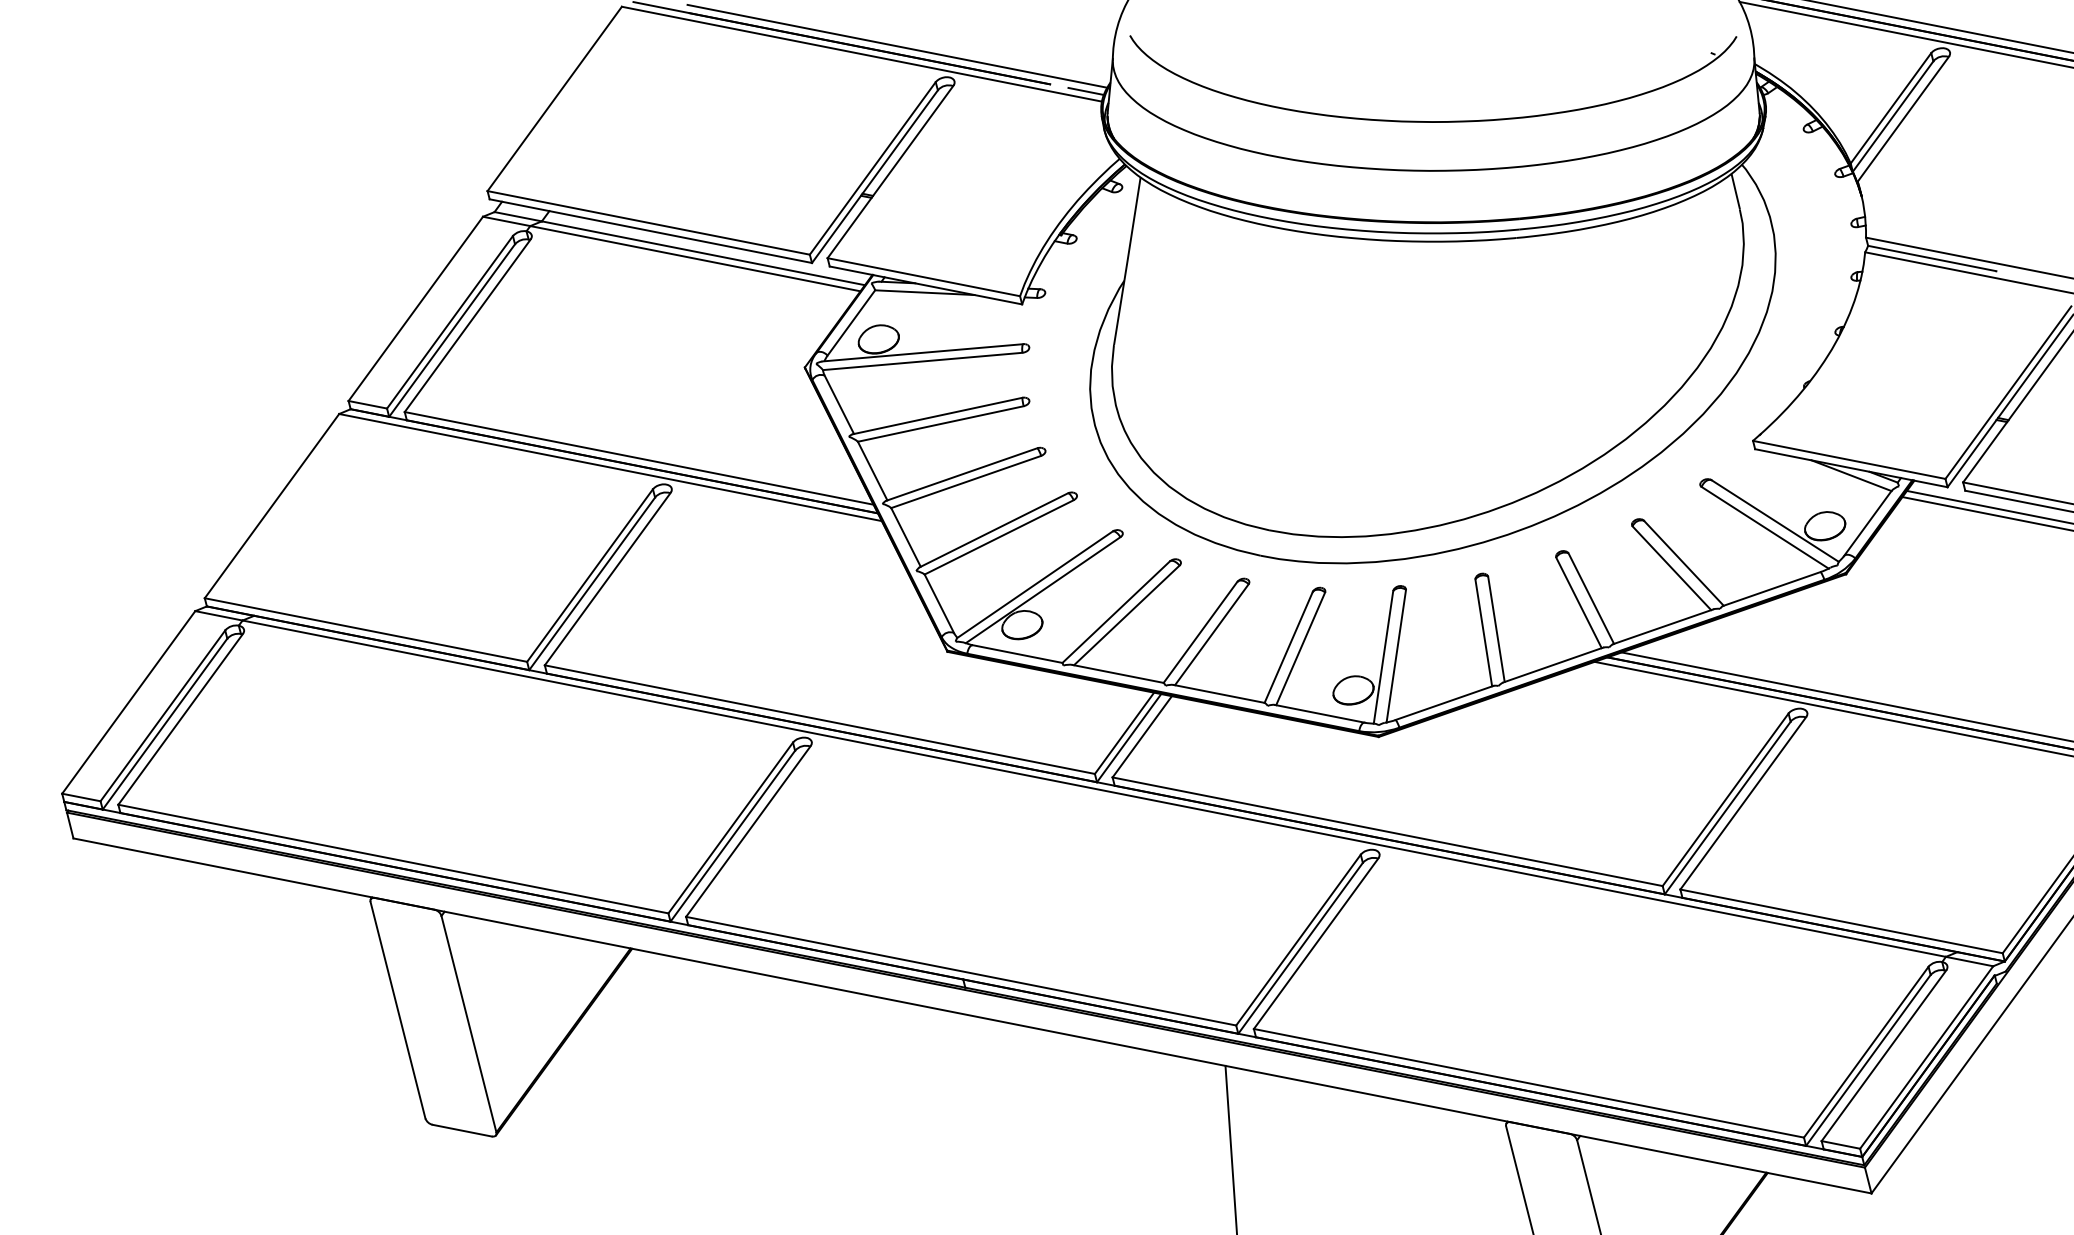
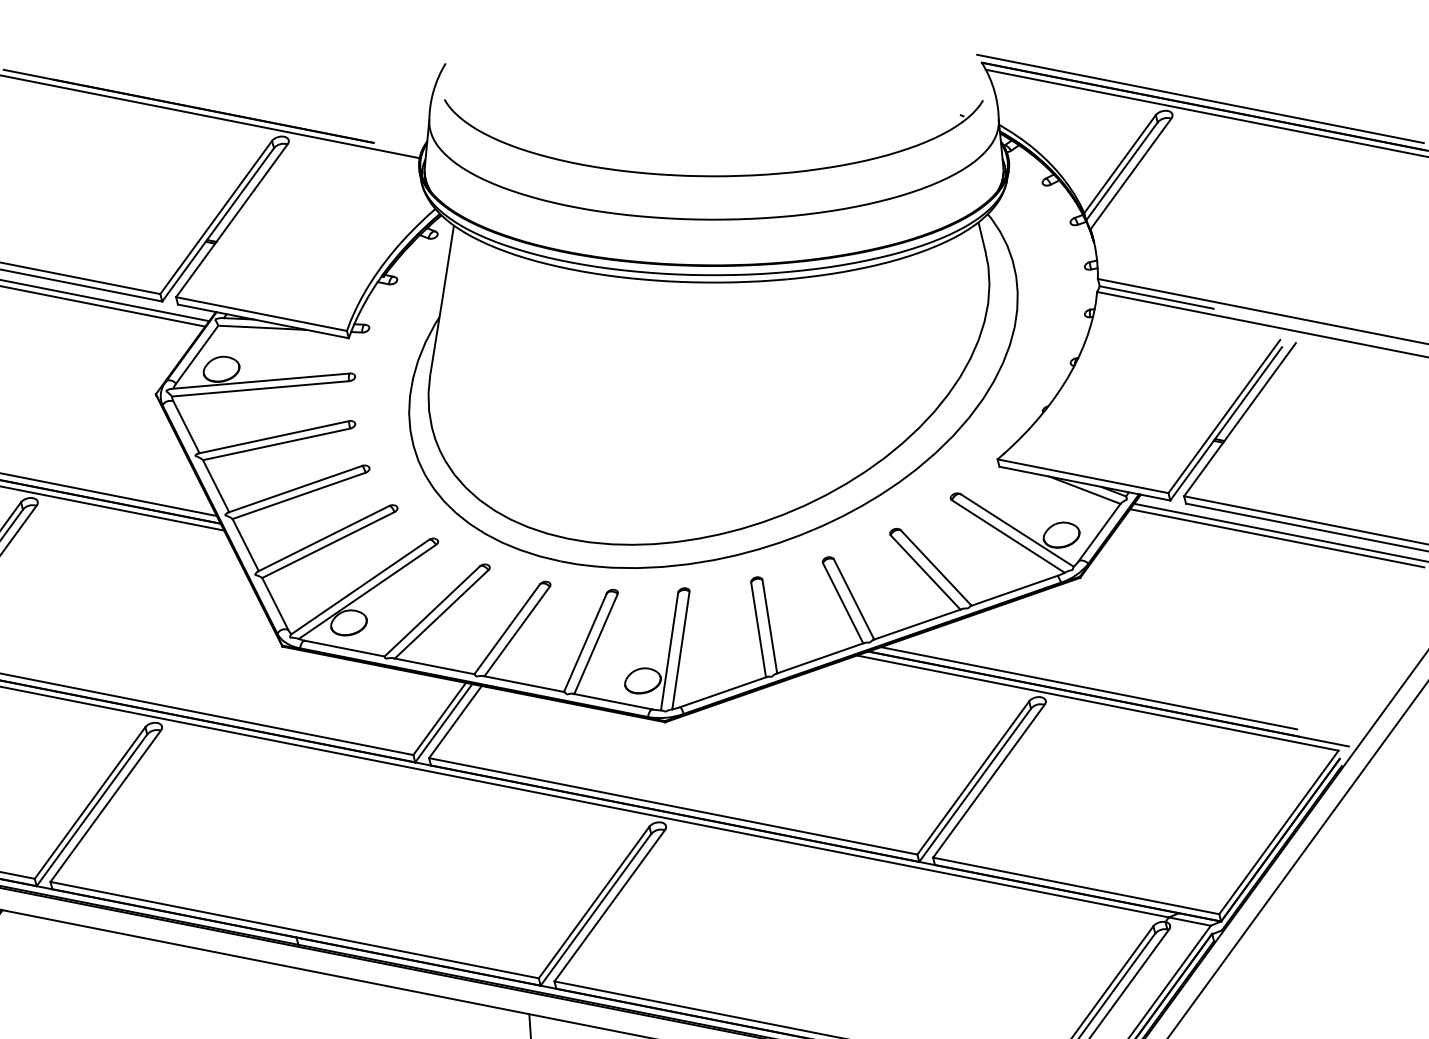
line: (897, 45) -> (238, 108), removed
line: (1085, 90) -> (405, 148), removed

